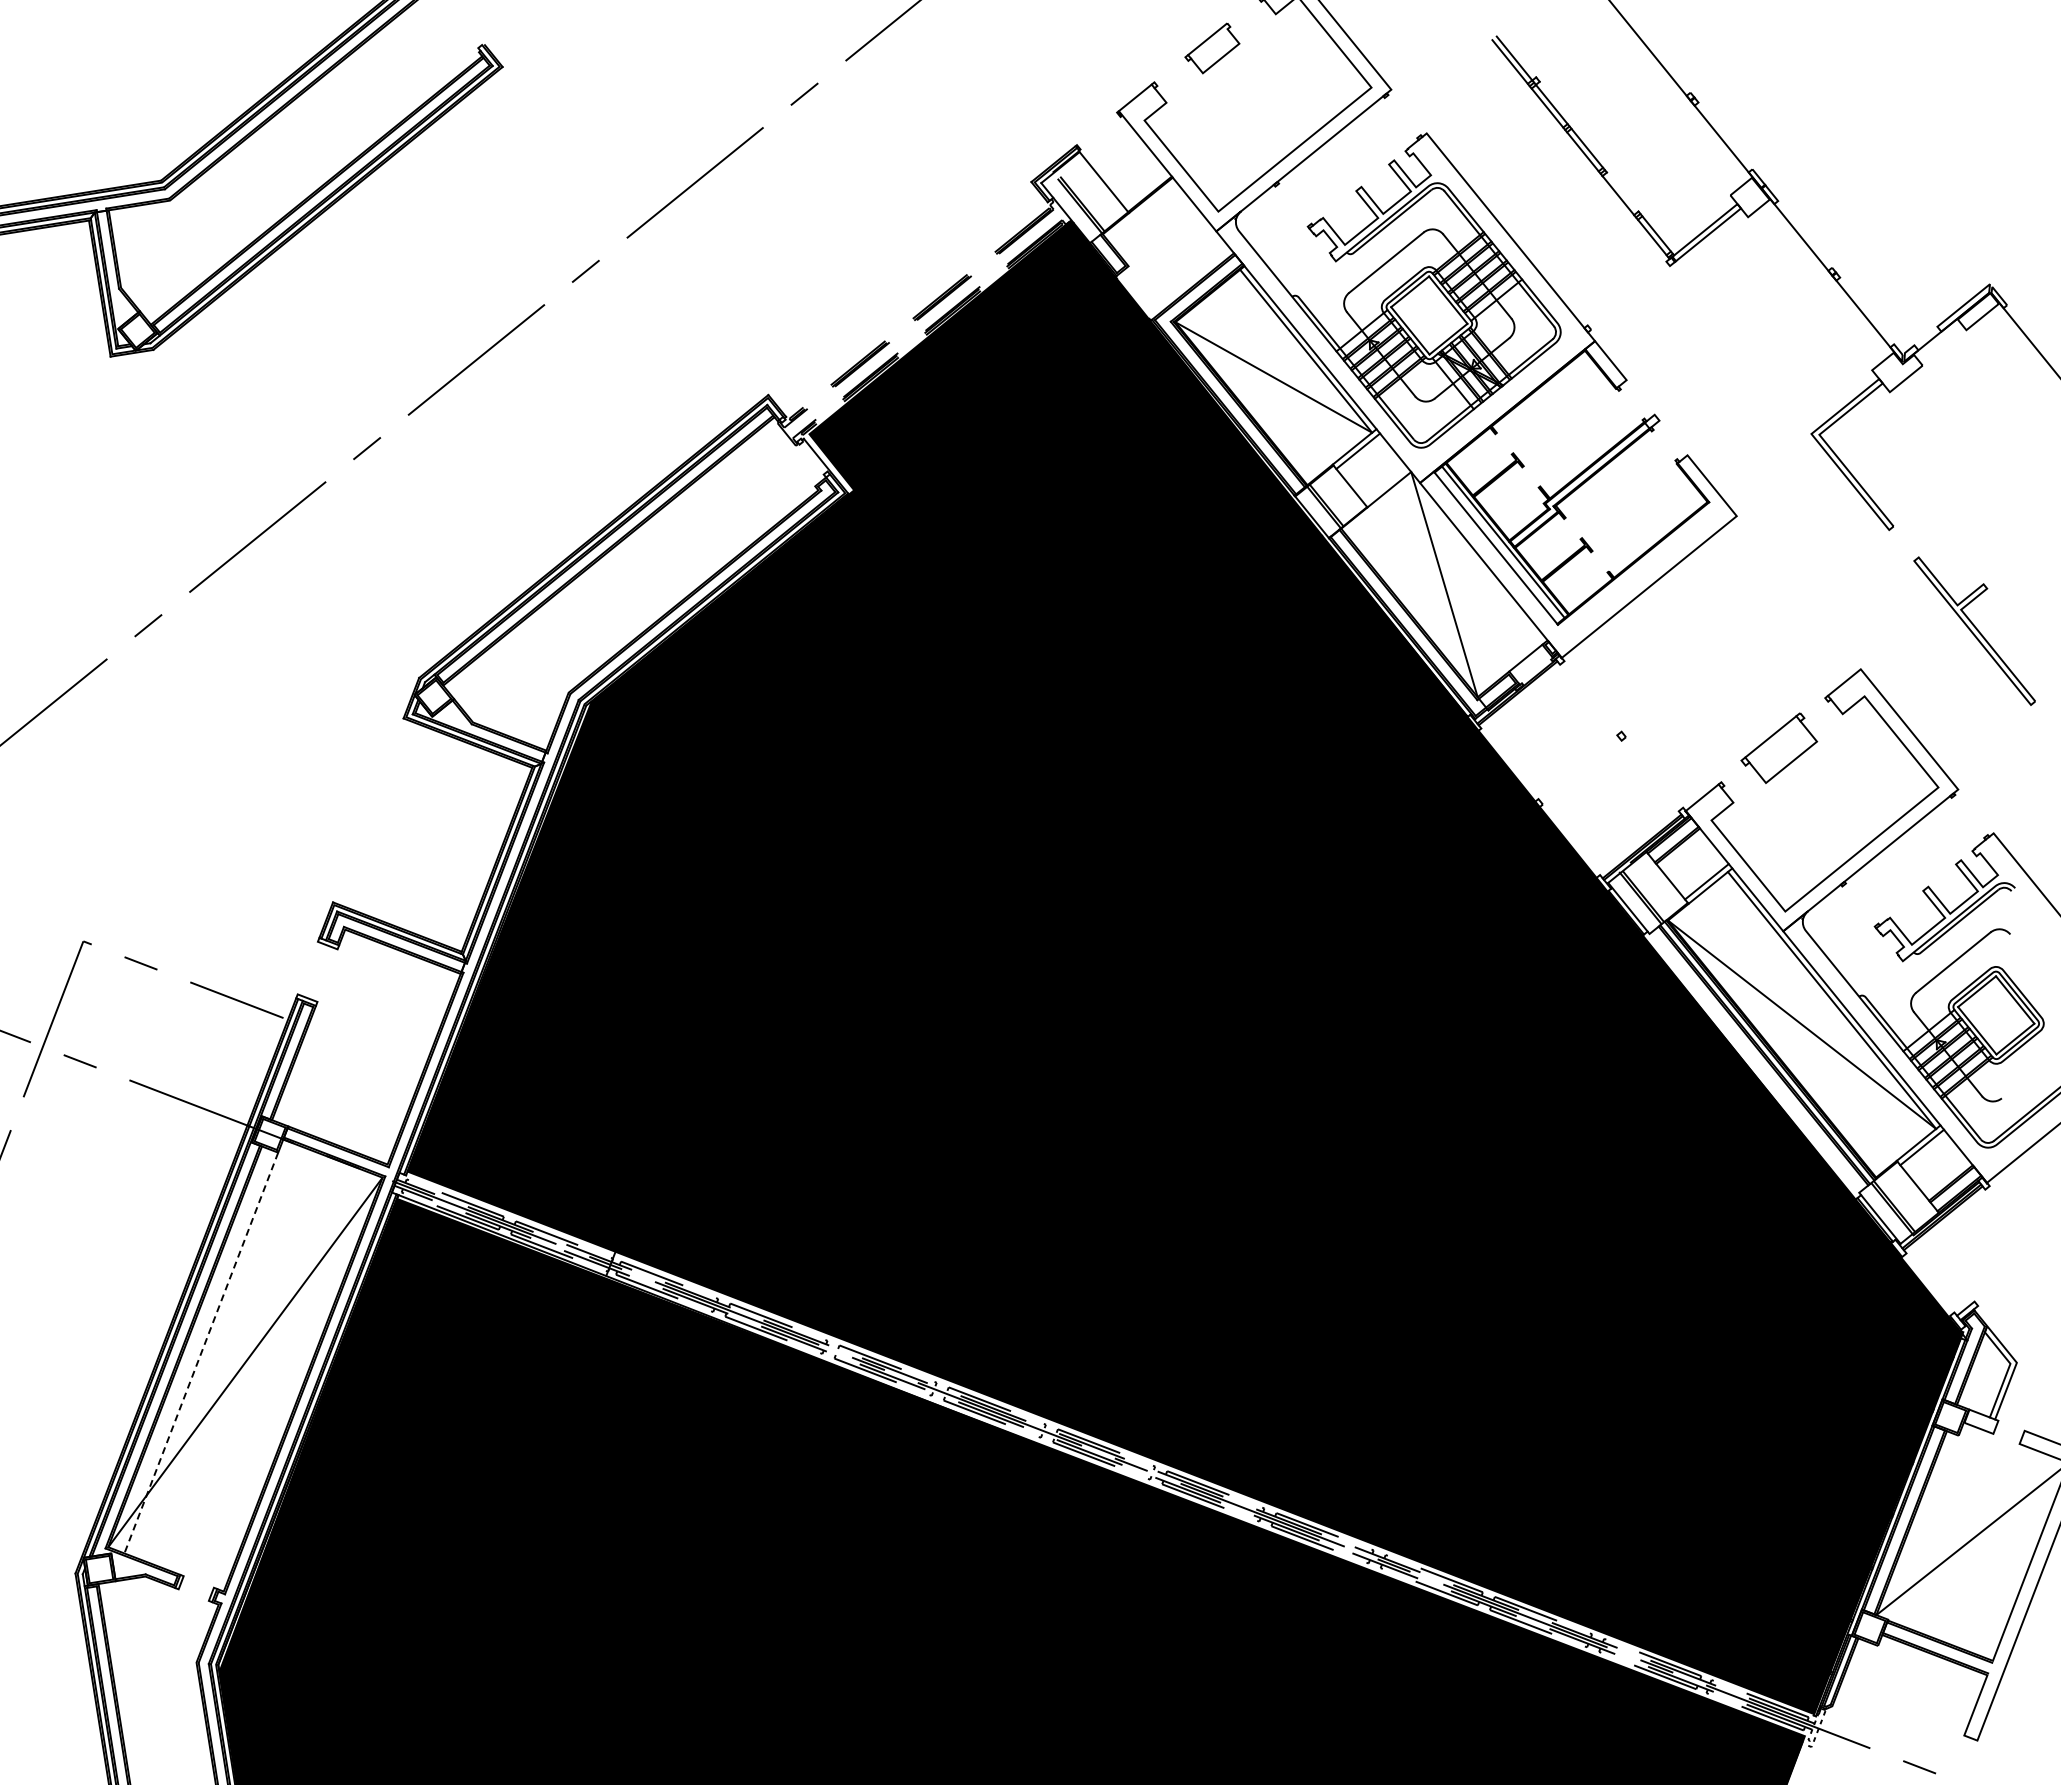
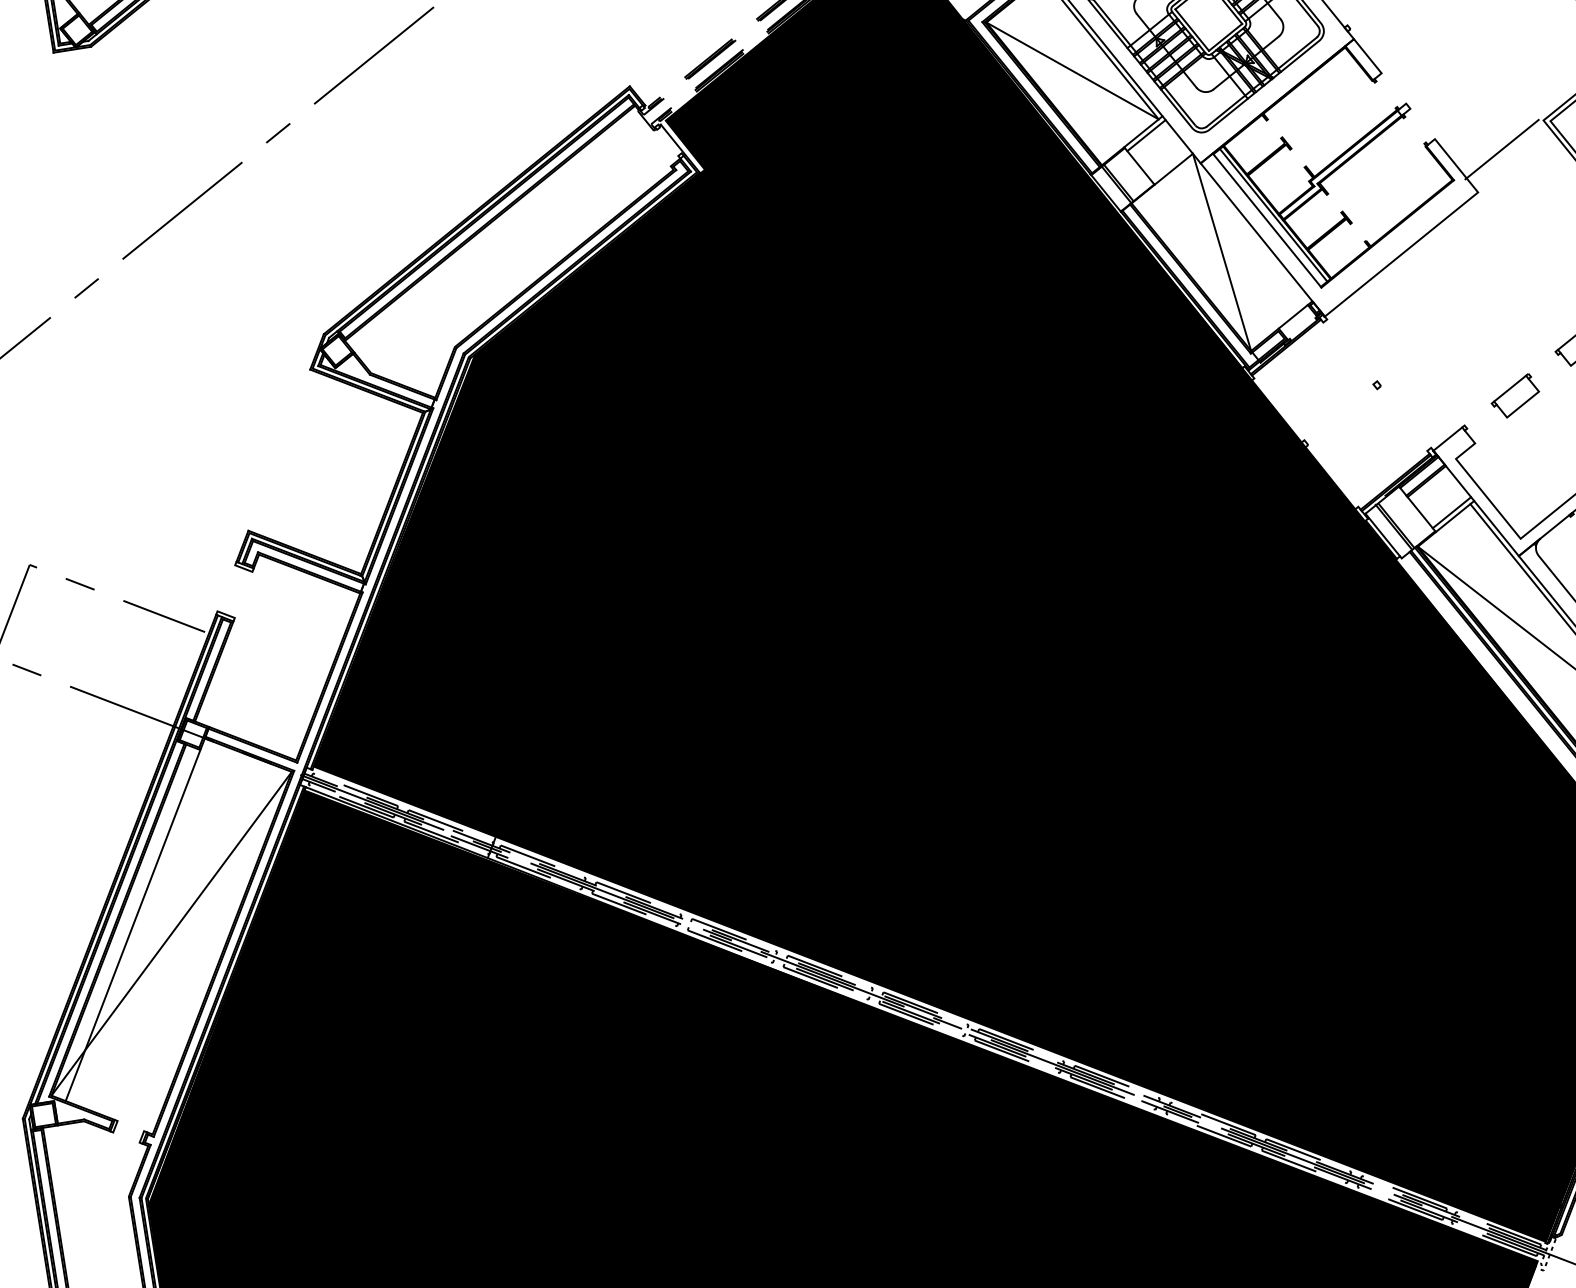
line: (1763, 466) -> (1501, 148), added
part: (1779, 748) -> (1515, 395), size x0.71
line: (201, 1353) -> (133, 925), dashed -> solid

